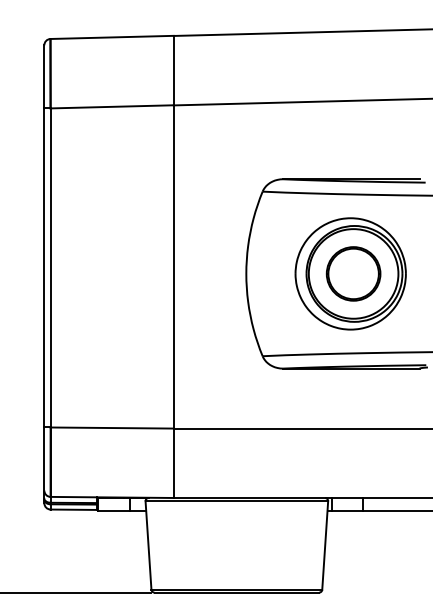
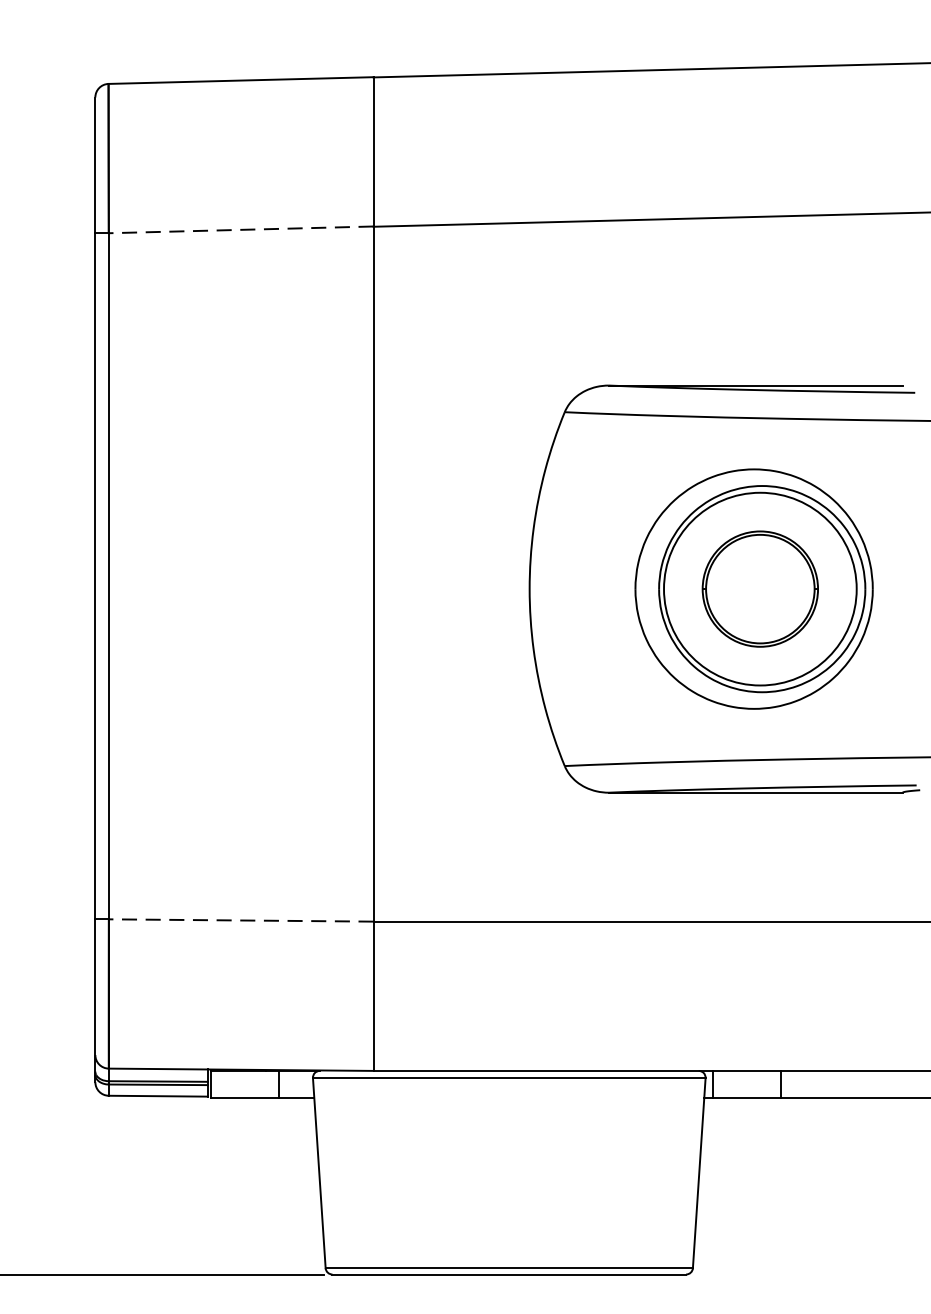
line: (112, 106) -> (241, 229), solid -> dashed
line: (112, 428) -> (241, 921), solid -> dashed

